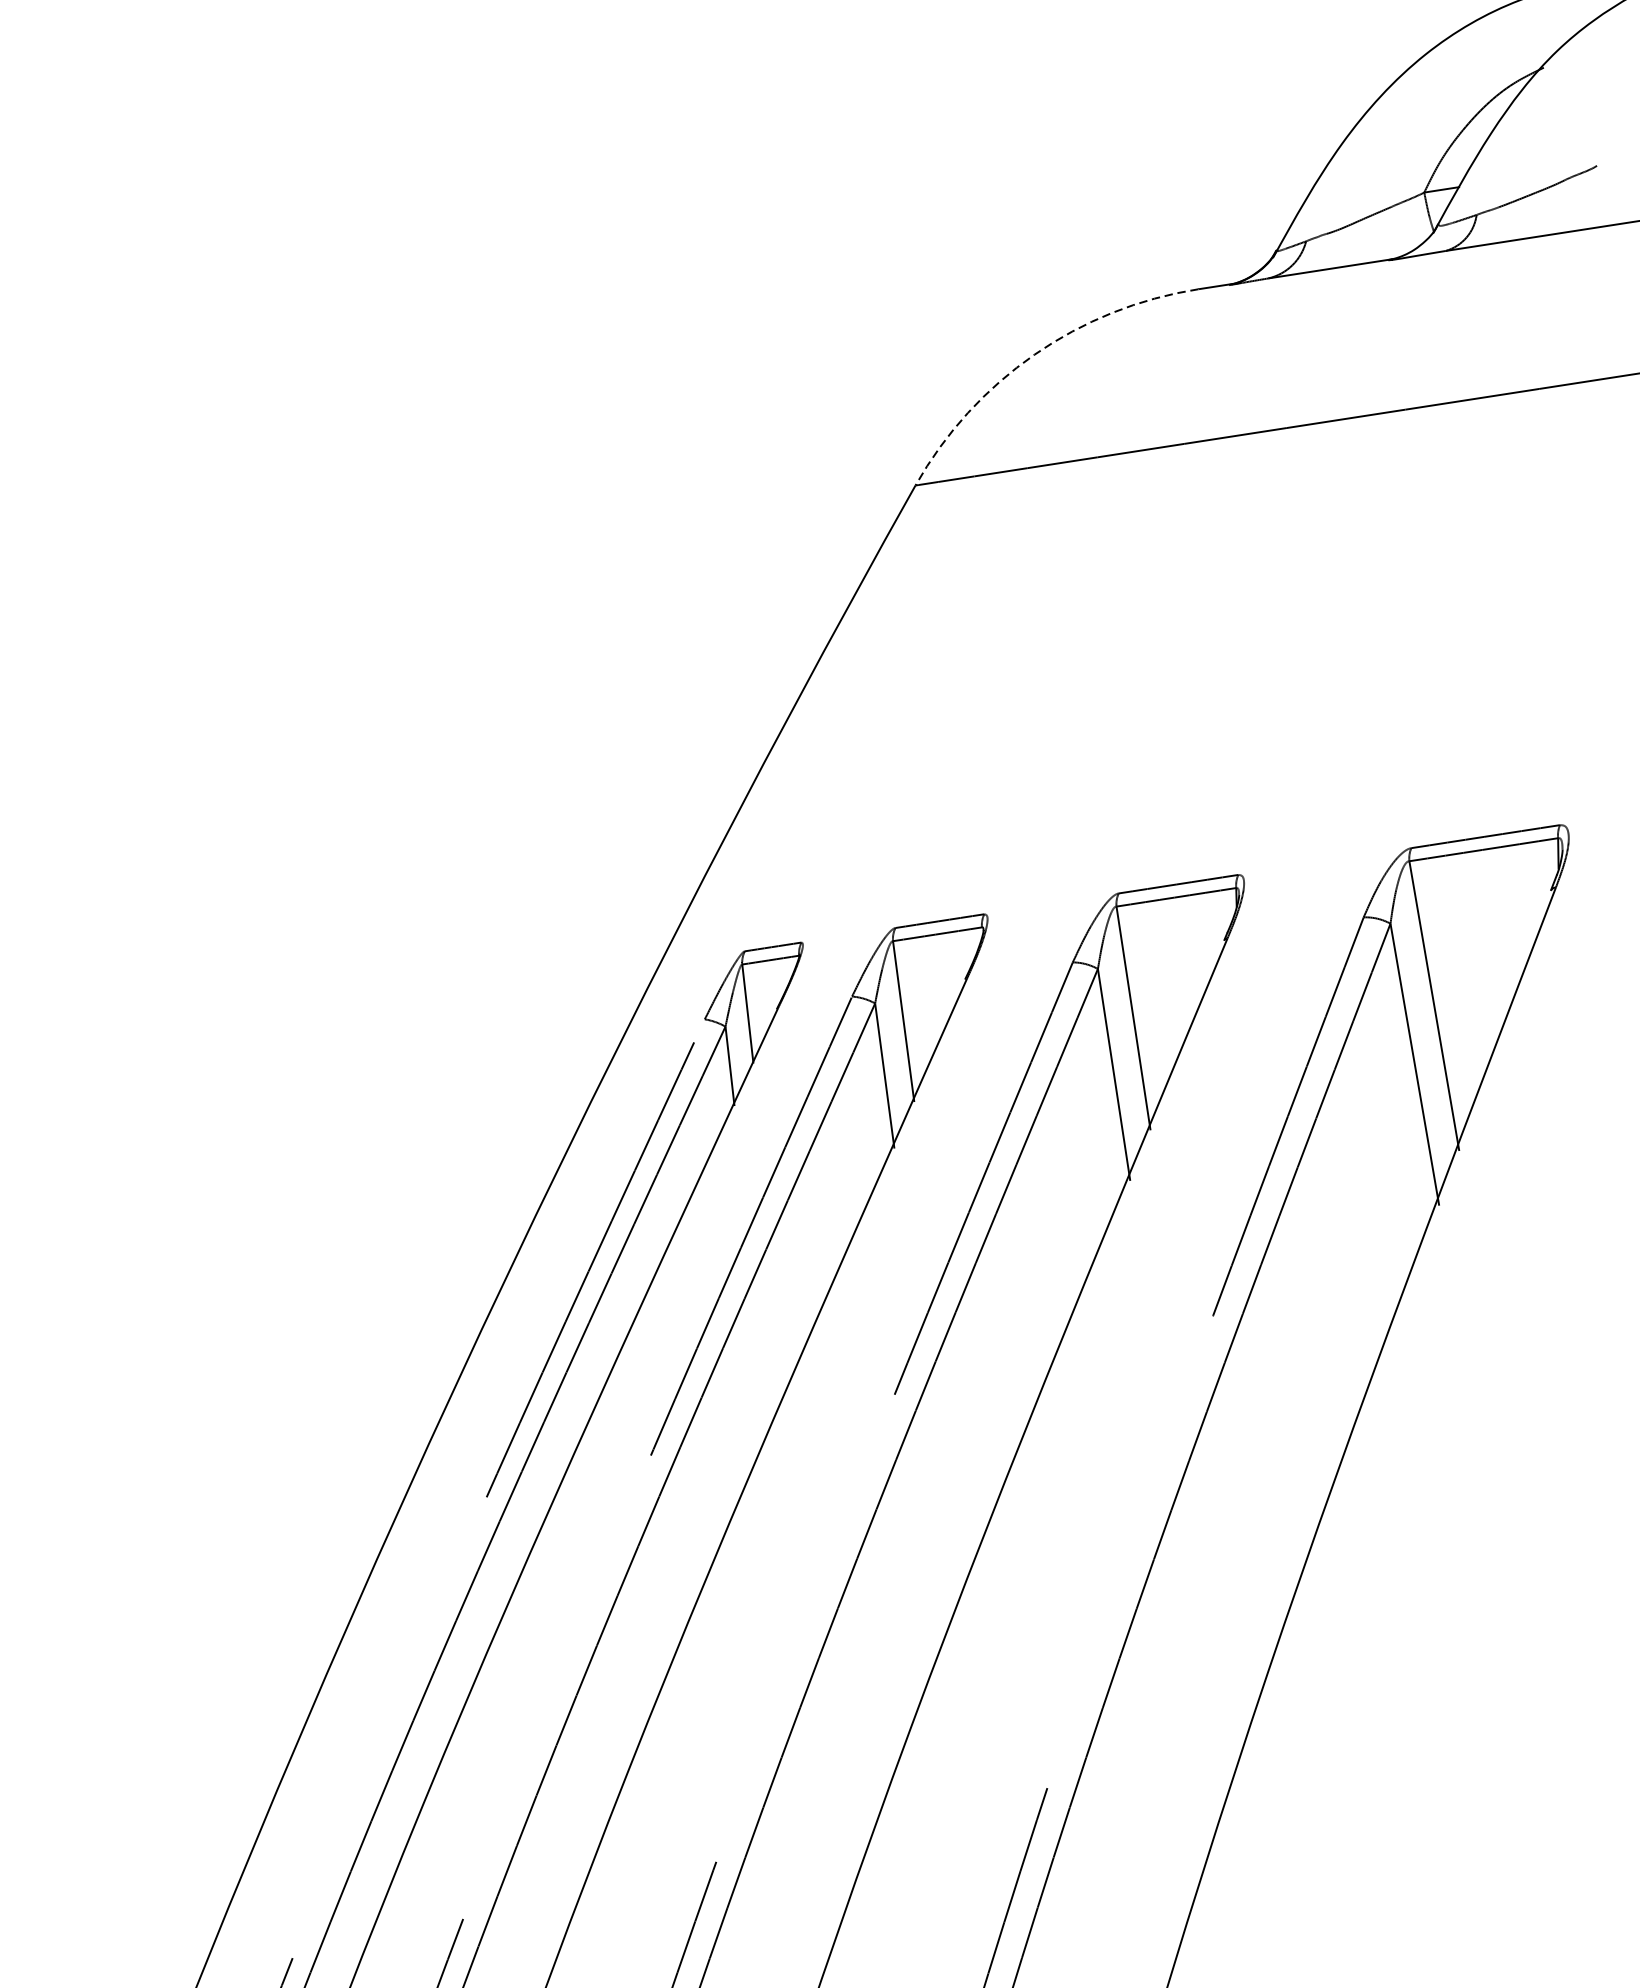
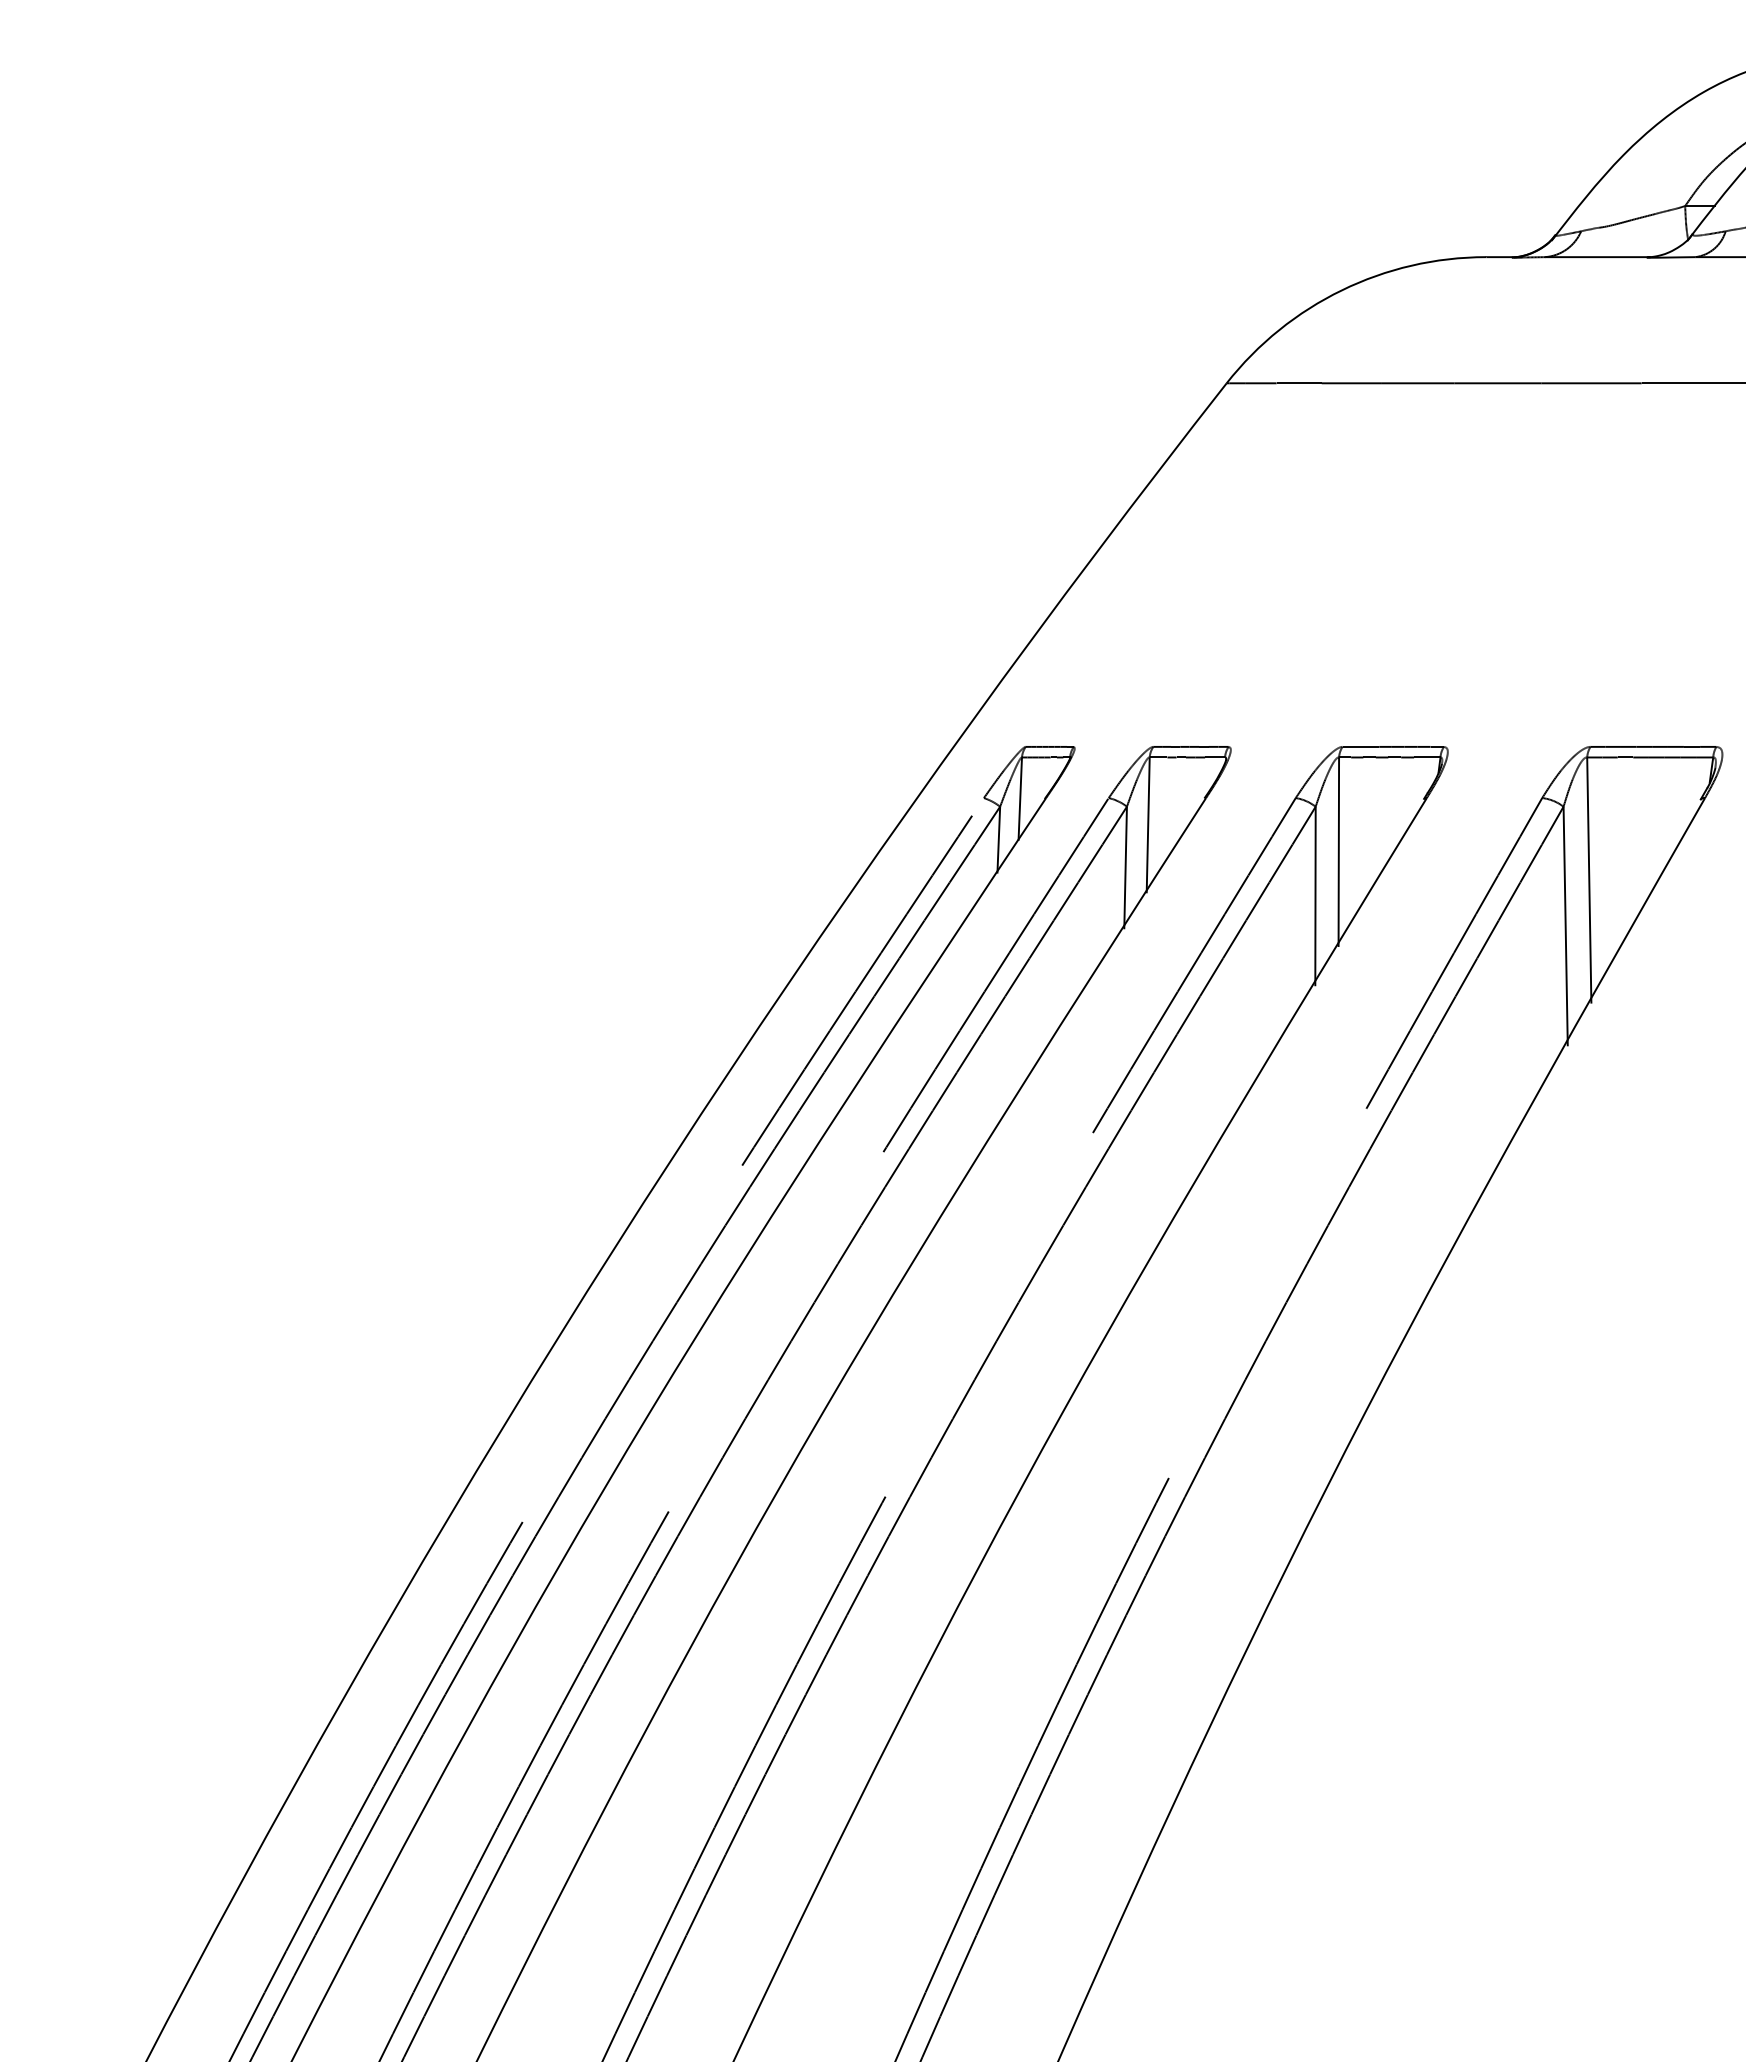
arc: (1034, 355) -> (1341, 290), dashed -> solid

